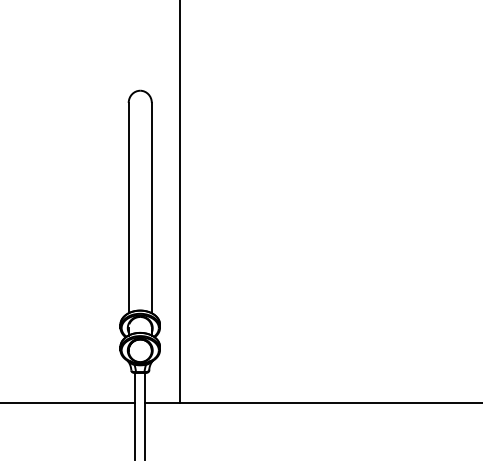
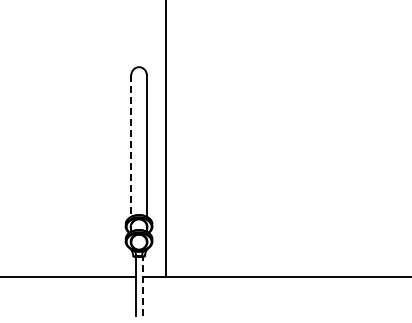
line: (128, 208) -> (131, 146), solid -> dashed
line: (145, 415) -> (142, 285), solid -> dashed

